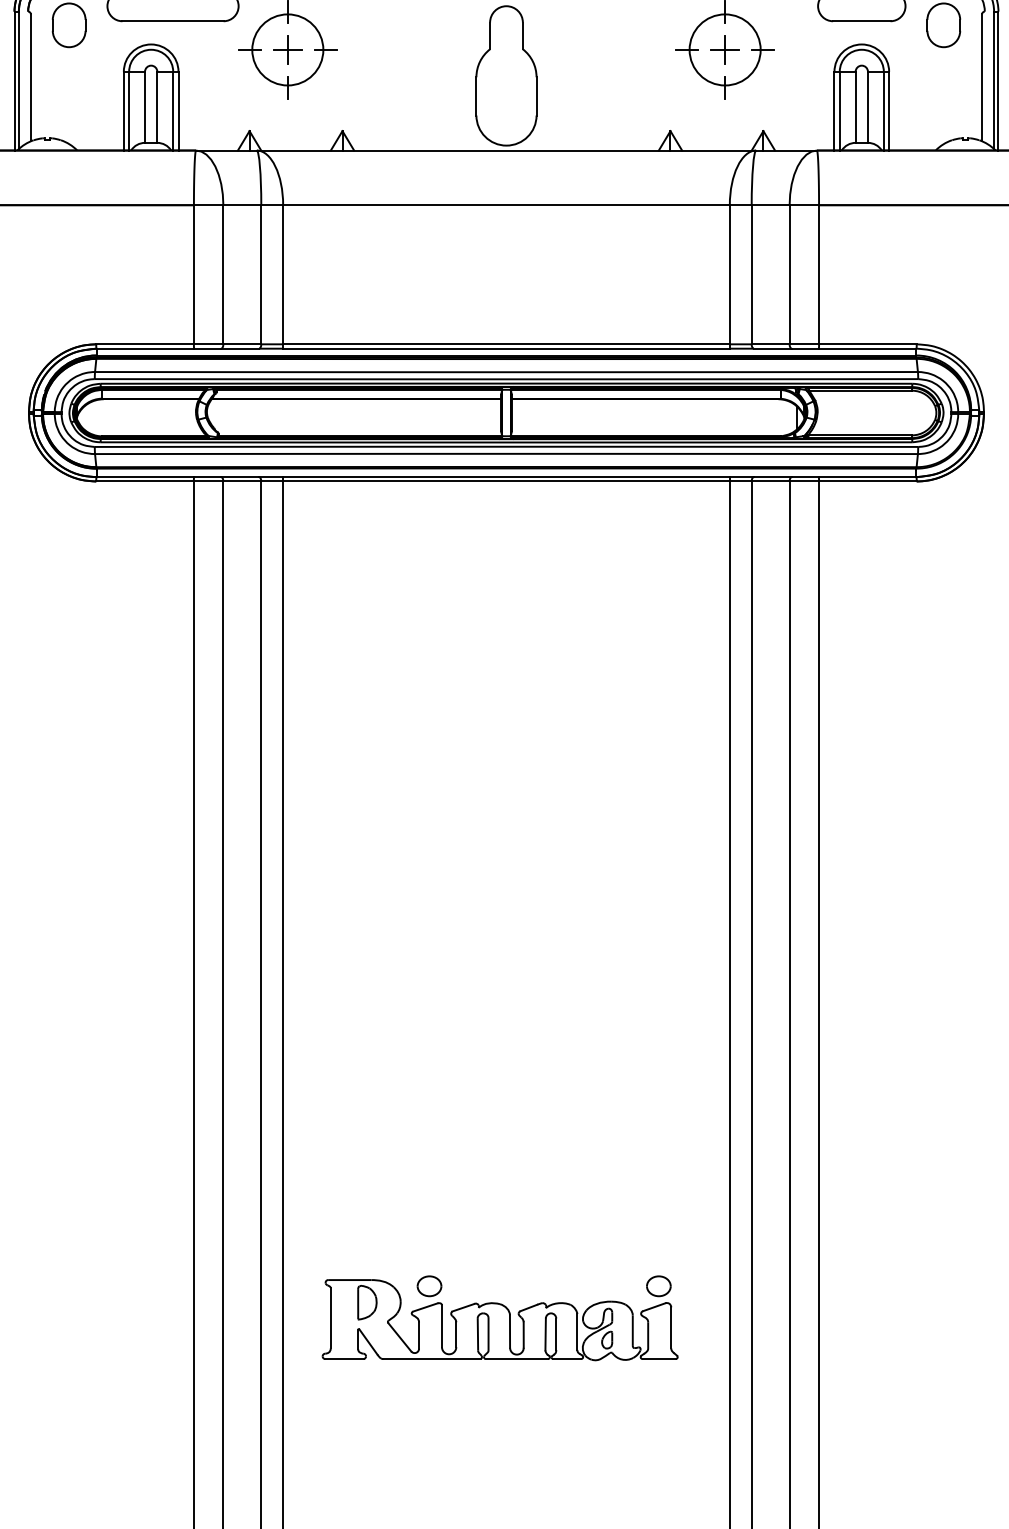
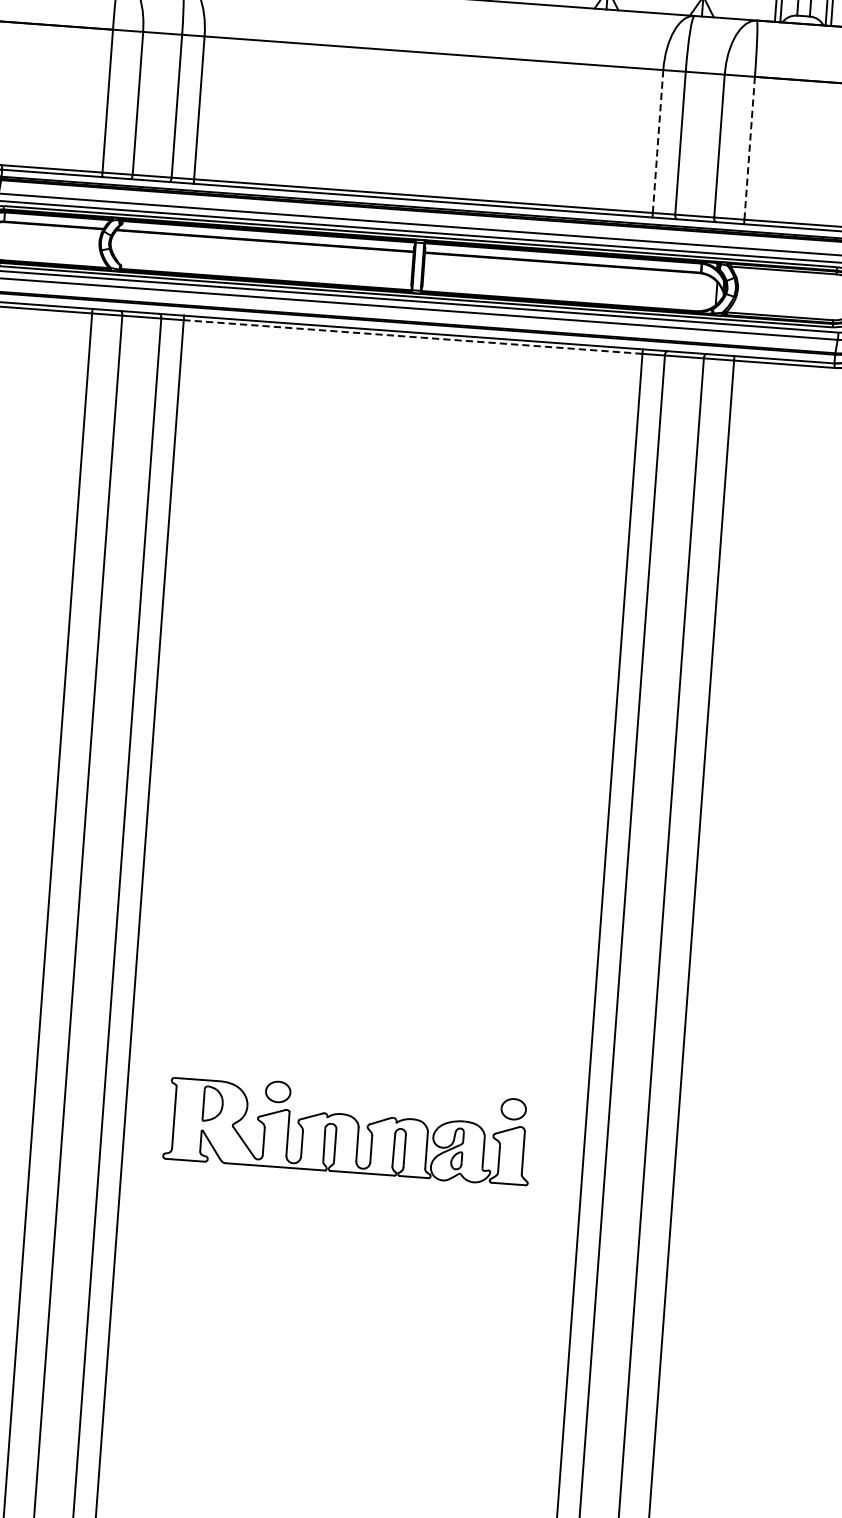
line: (729, 274) -> (657, 141), solid -> dashed
line: (819, 274) -> (750, 148), solid -> dashed
line: (506, 481) -> (413, 337), solid -> dashed
part: (499, 1318) -> (347, 1130), moved

